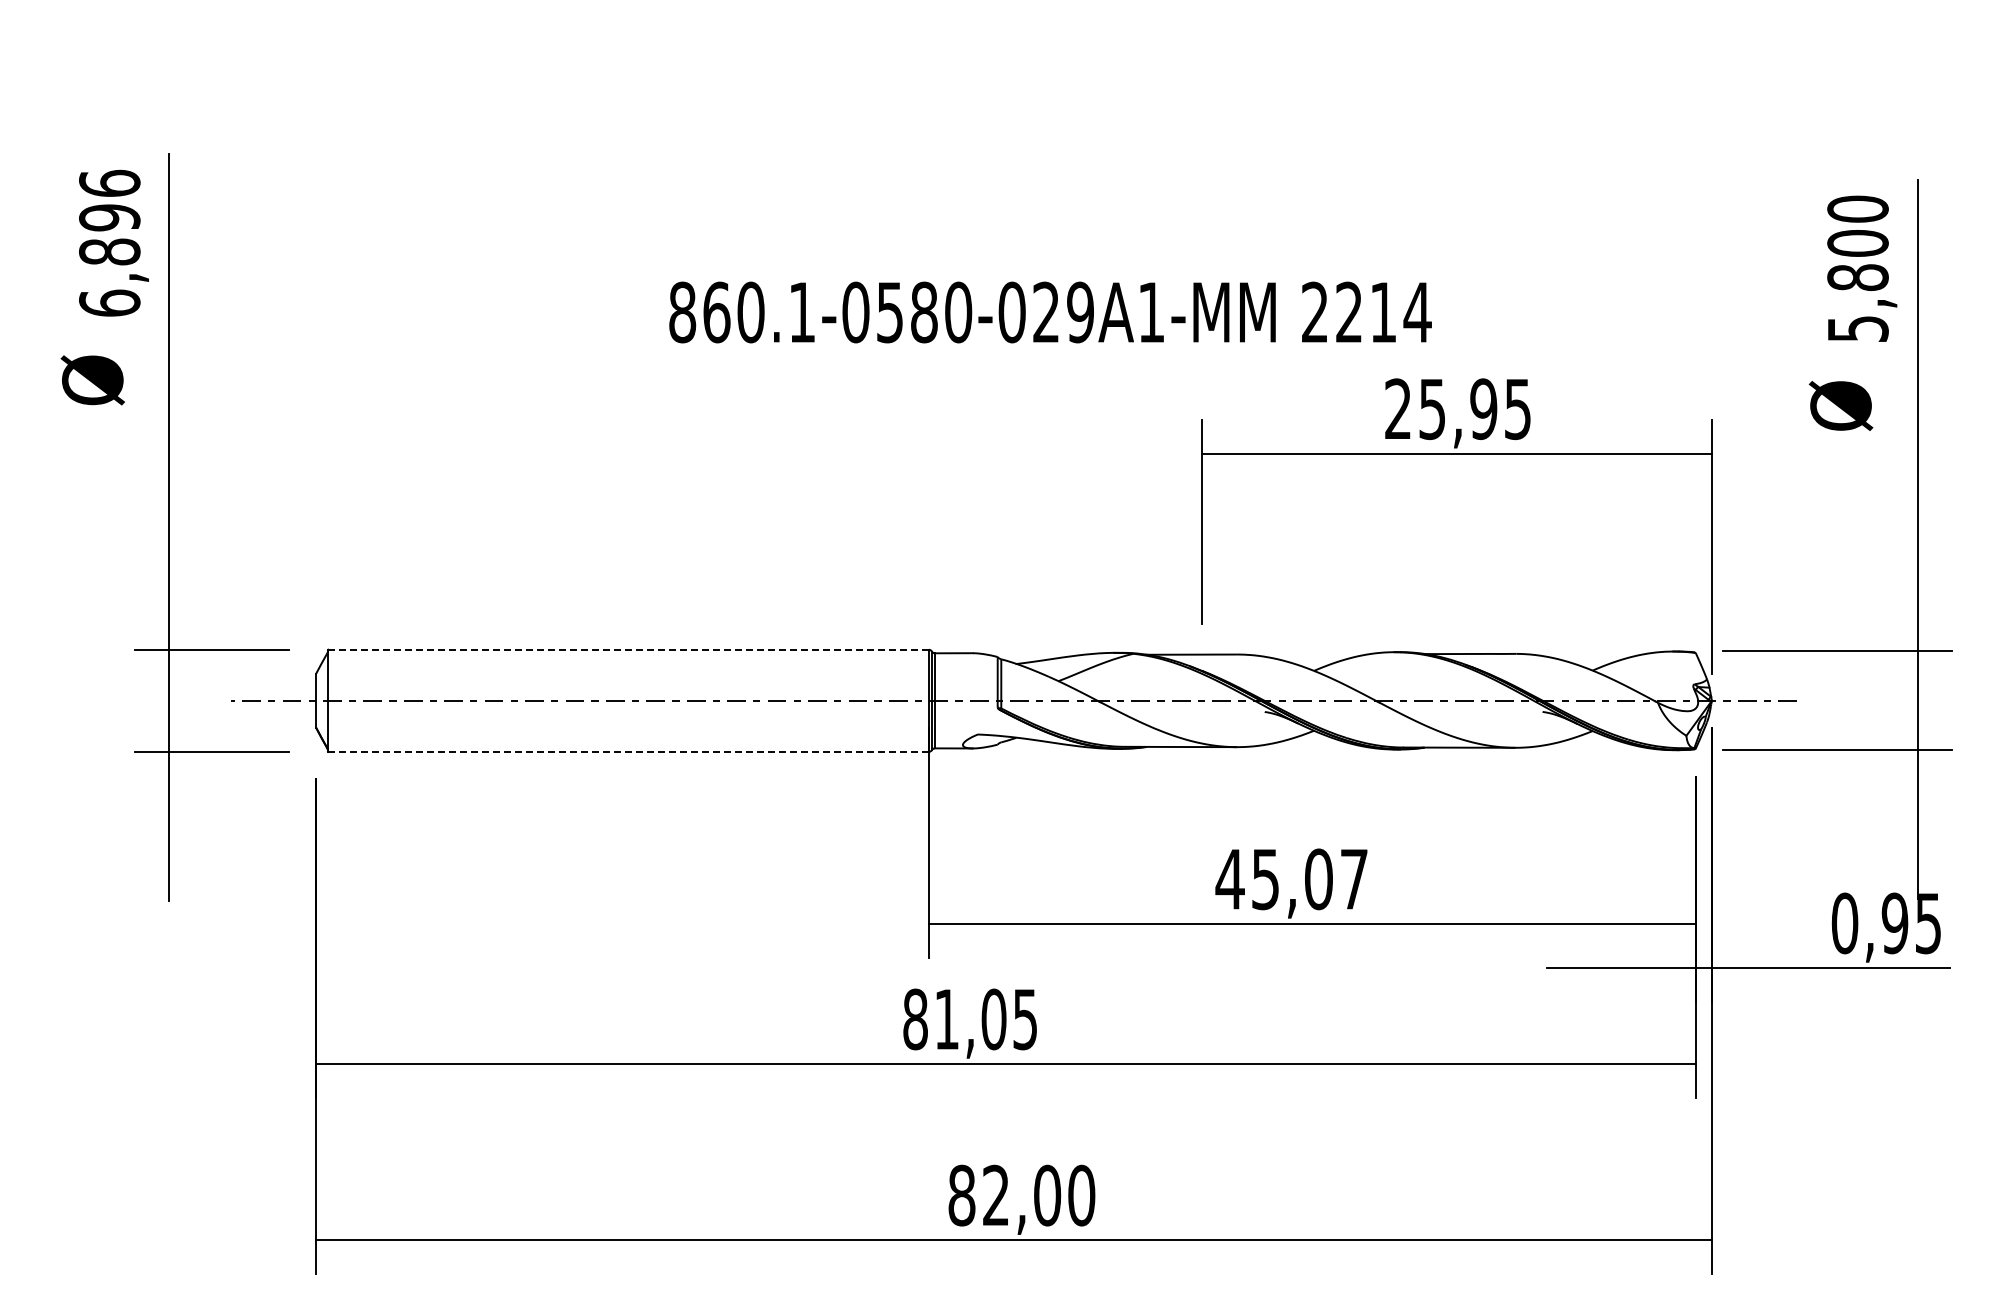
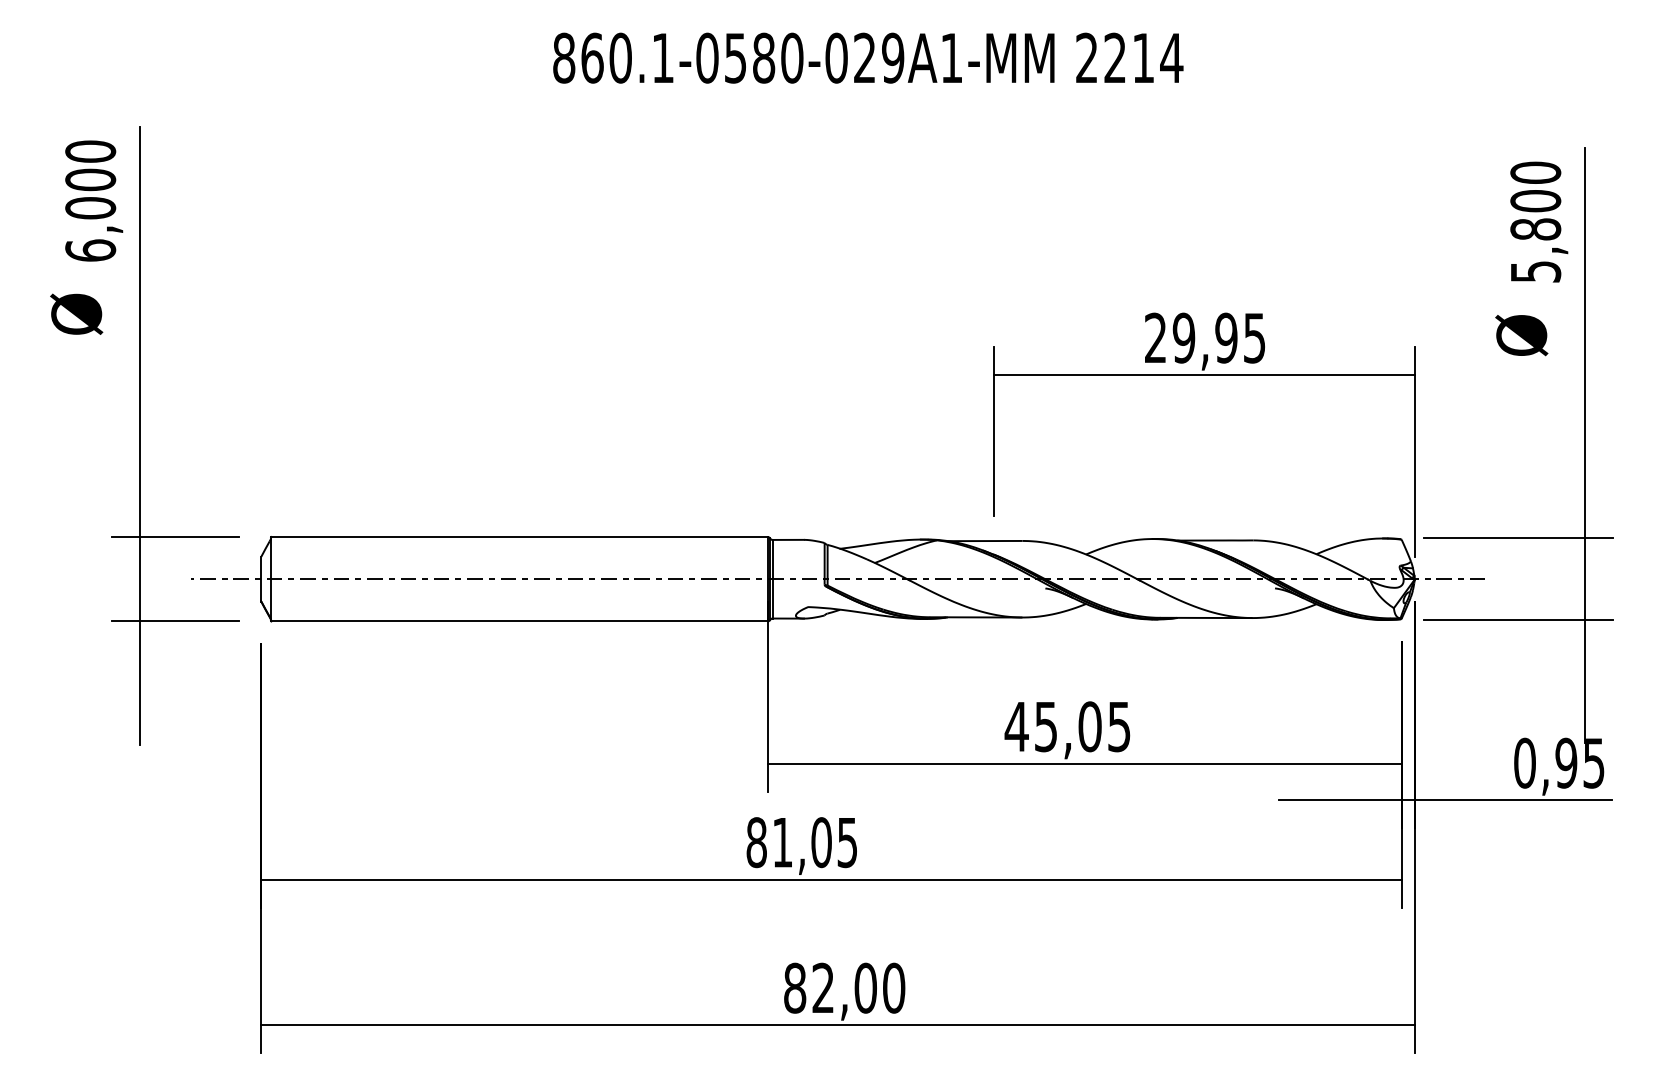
text: (109, 217) -> (90, 179), 6,896 -> 6,000
text: (1050, 312) -> (868, 58), moved
text: (1432, 408) -> (1184, 337), 25,95 -> 29,95
line: (628, 649) -> (519, 536), dashed -> solid
line: (629, 751) -> (520, 621), dashed -> solid
text: (1354, 879) -> (1119, 726), 45,07 -> 45,05

